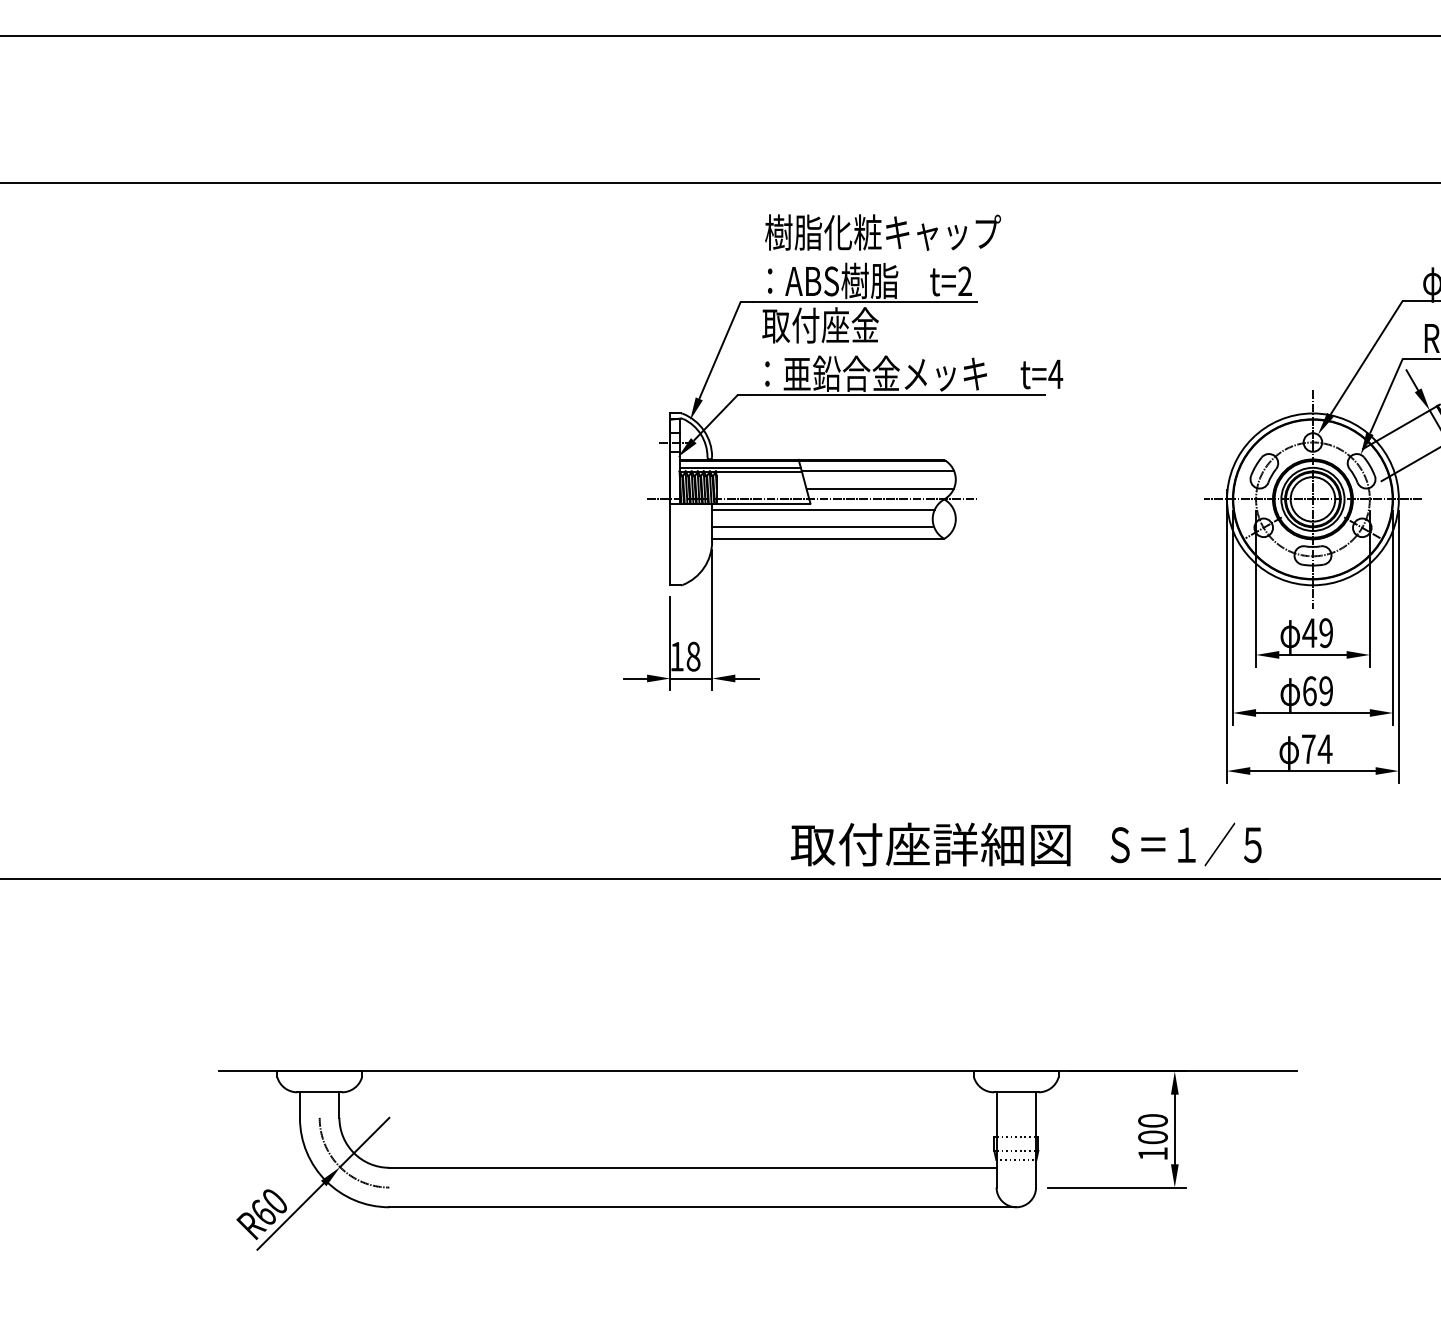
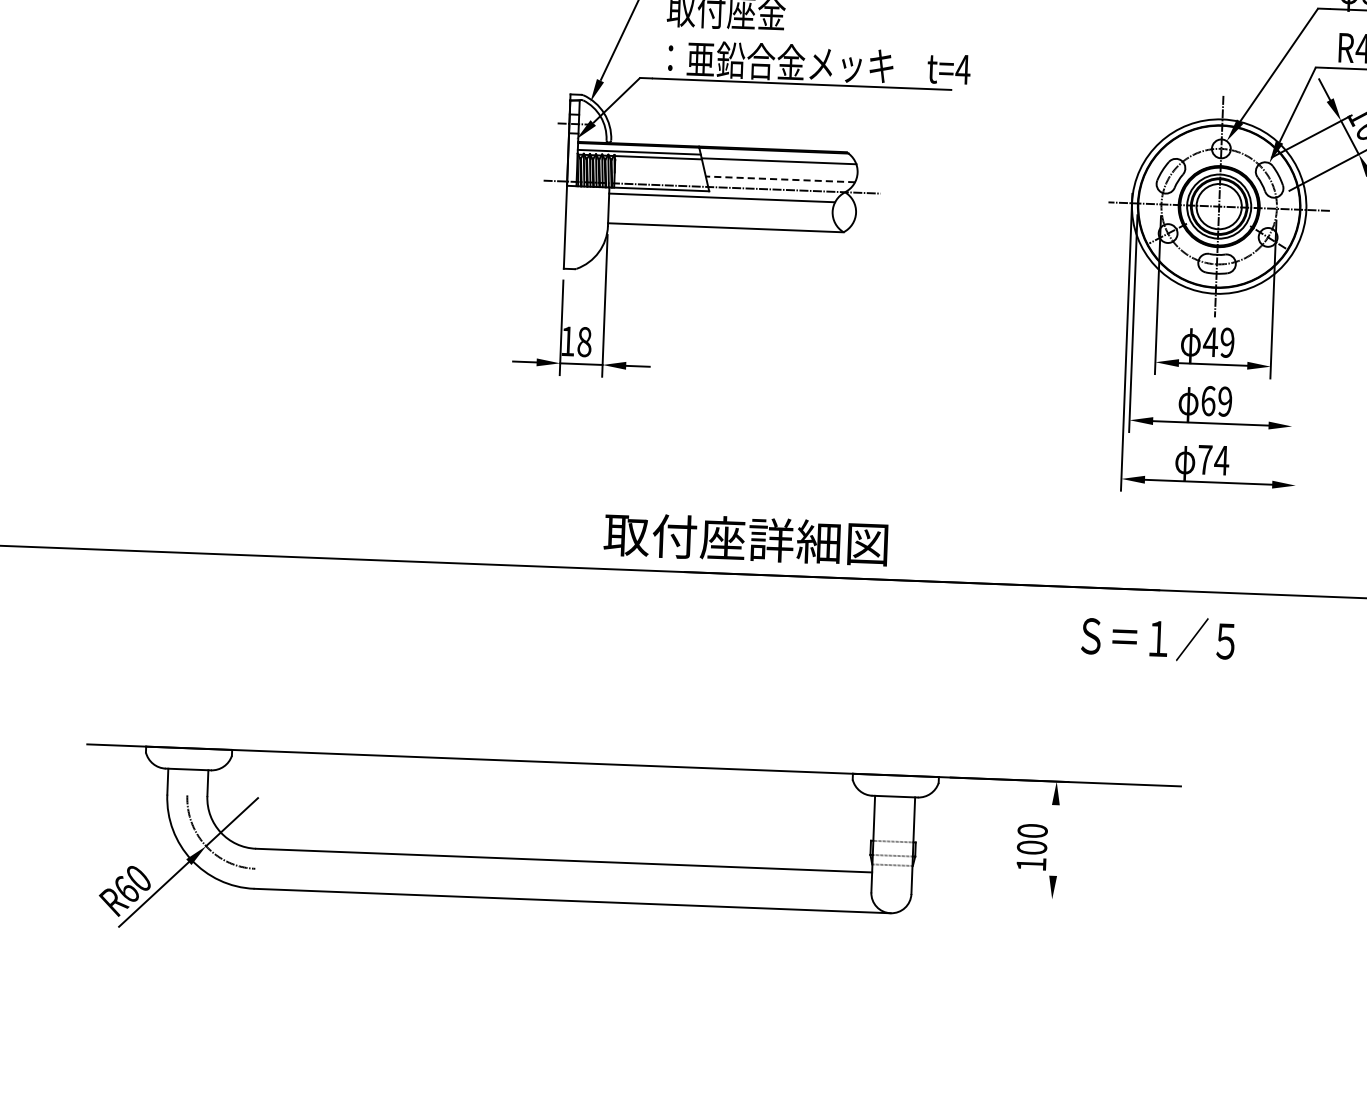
line: (880, 489) -> (780, 179), solid -> dashed
line: (823, 527) -> (721, 216), removed
line: (1393, 617) -> (1296, 329), removed
line: (1398, 646) -> (1300, 359), removed
text: (930, 844) -> (745, 539), moved
text: (1185, 844) -> (1157, 638), moved
line: (1174, 1129) -> (1054, 840), removed
line: (1116, 1187) -> (993, 897), removed

